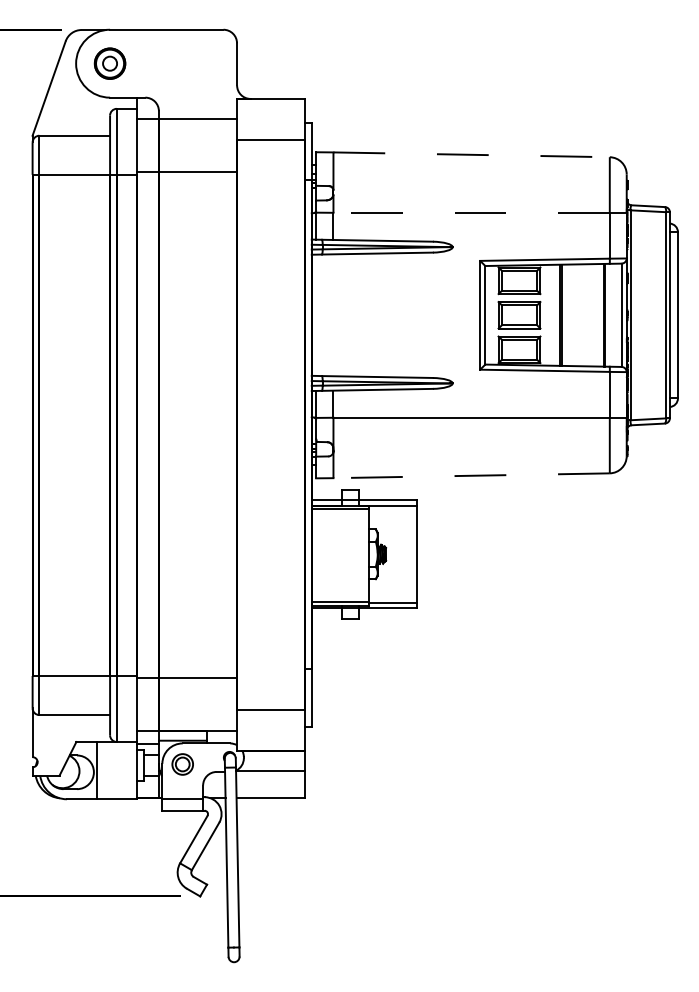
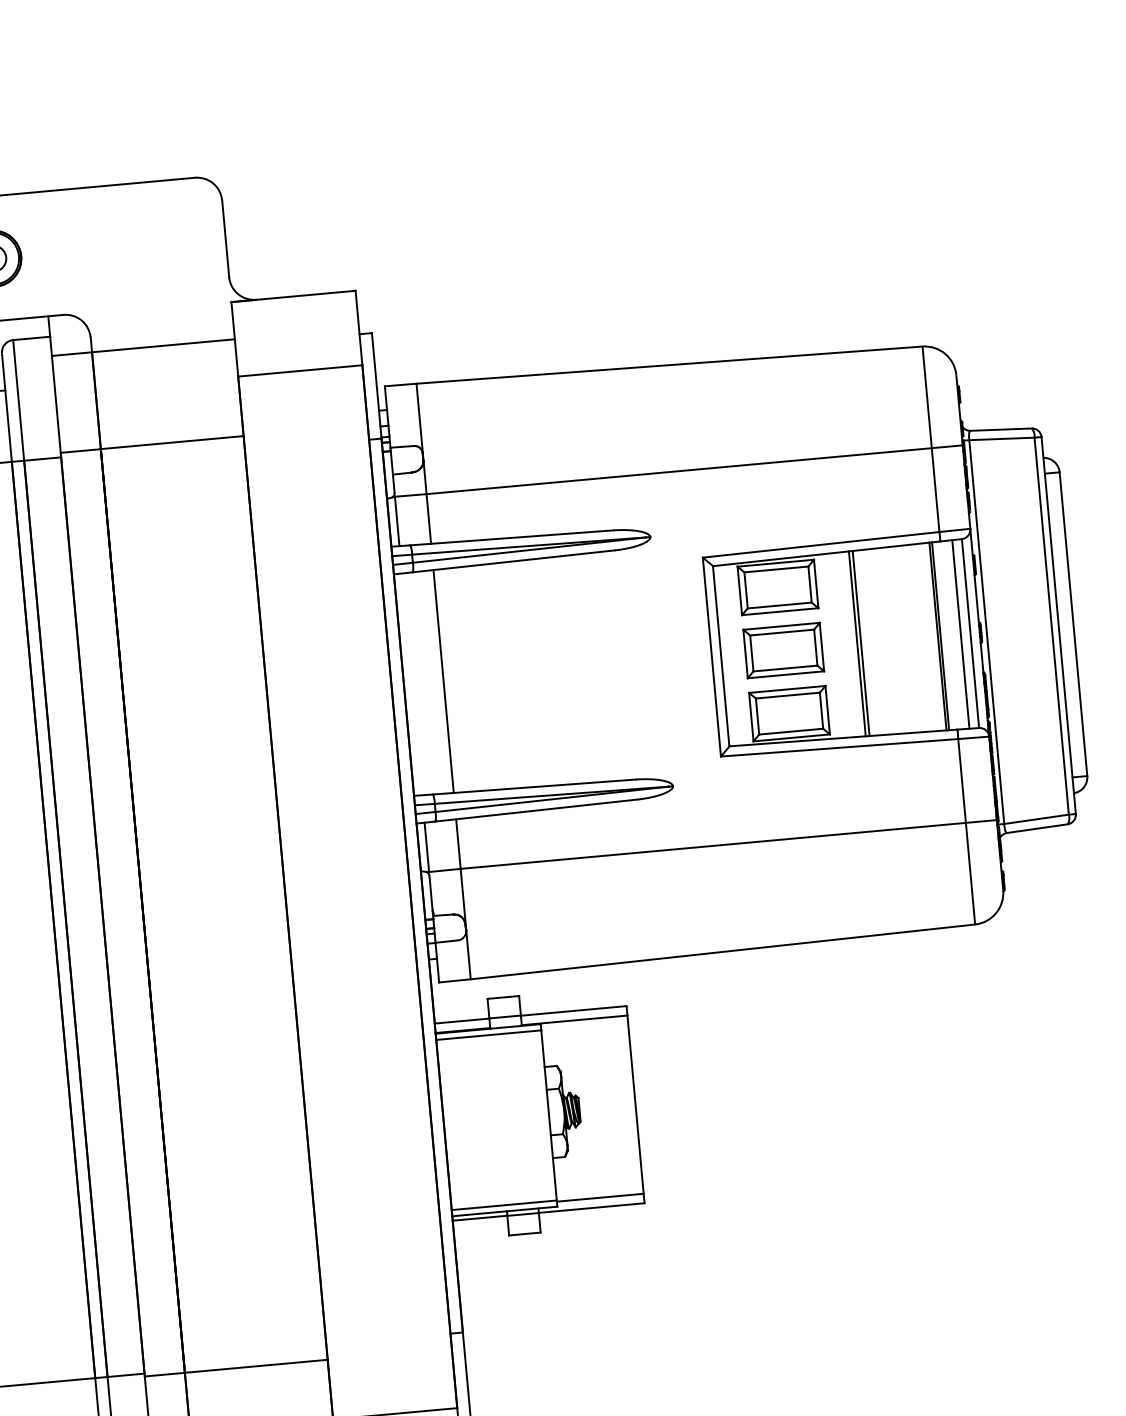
line: (472, 154) -> (671, 364), dashed -> solid
line: (471, 212) -> (678, 470), dashed -> solid
line: (616, 314) -> (960, 632), added
line: (333, 315) -> (443, 681), added
line: (471, 475) -> (722, 951), dashed -> solid

